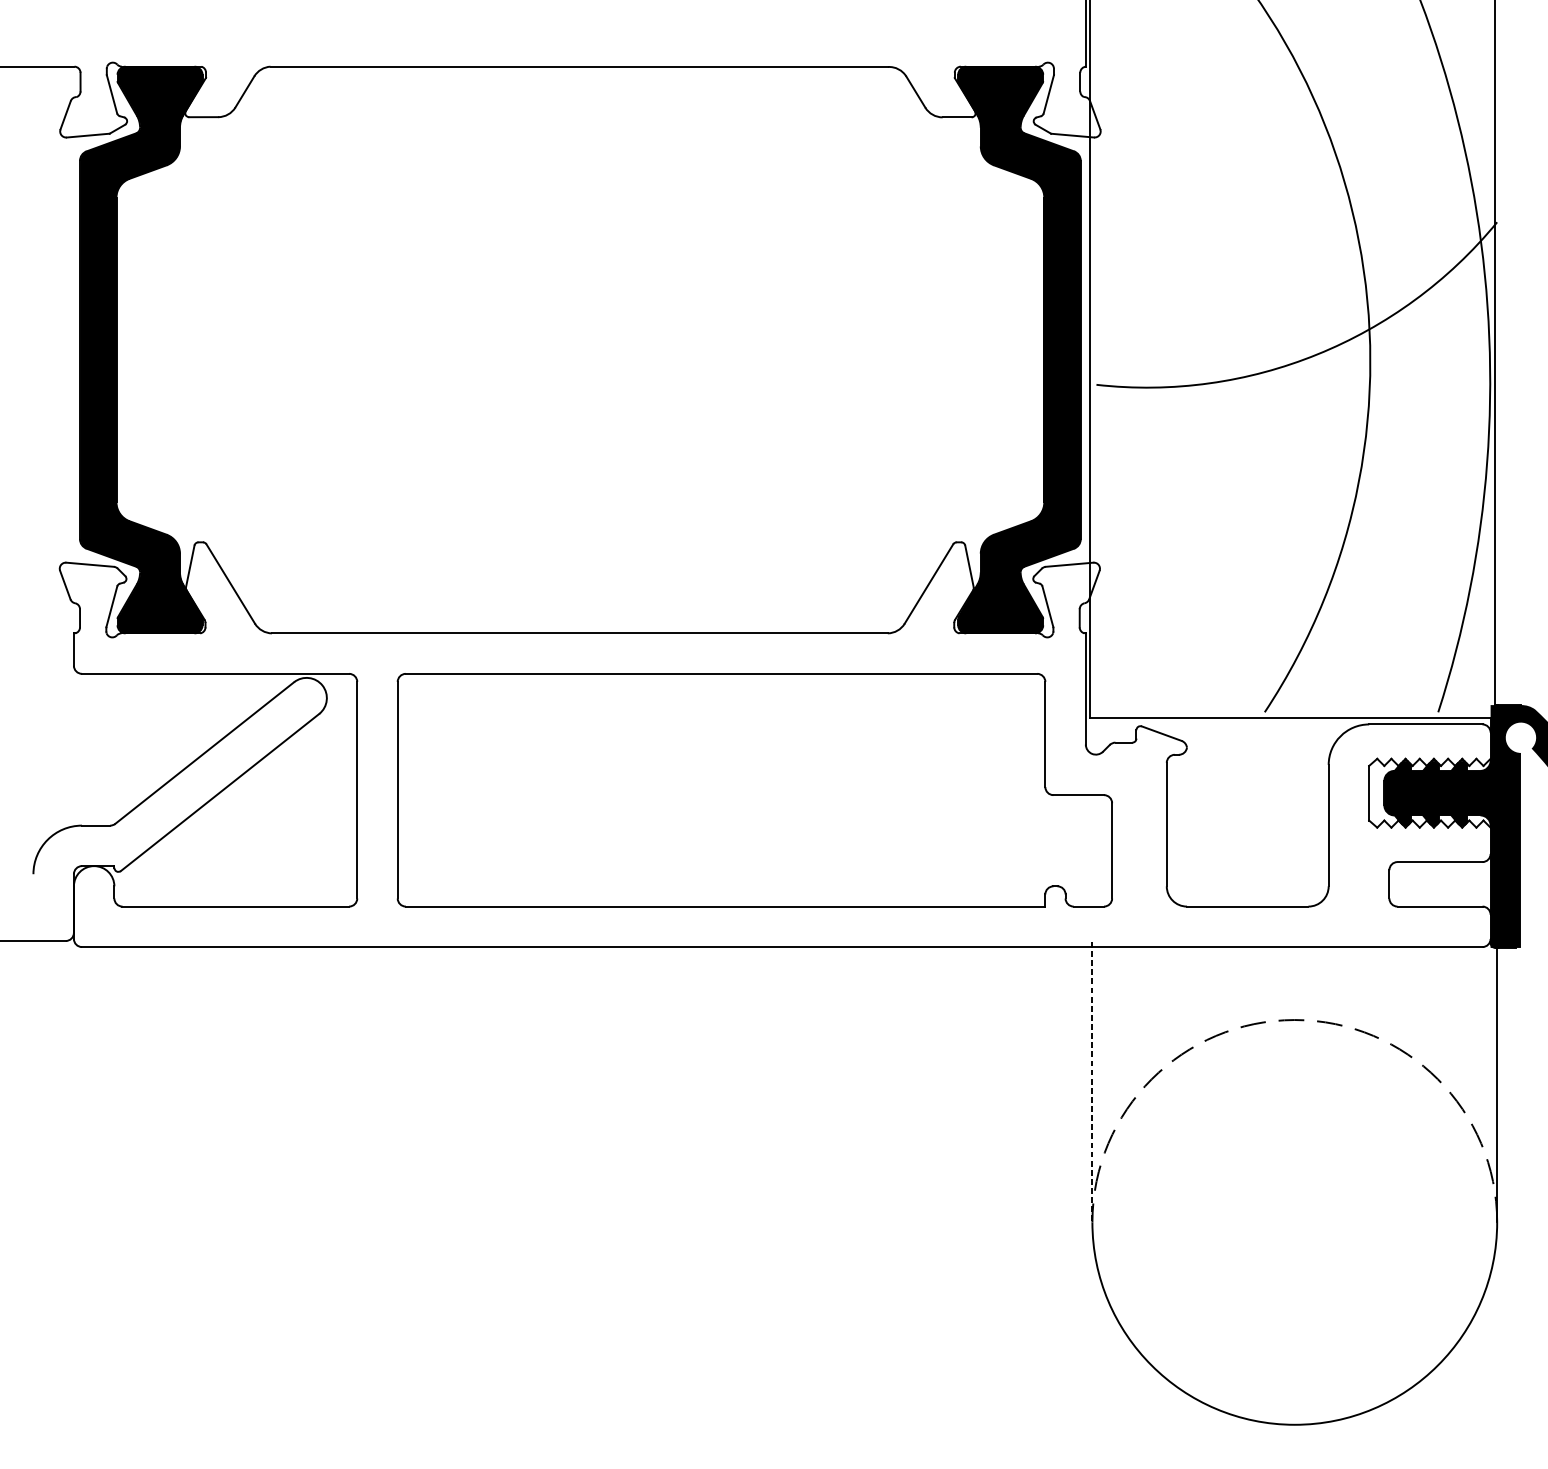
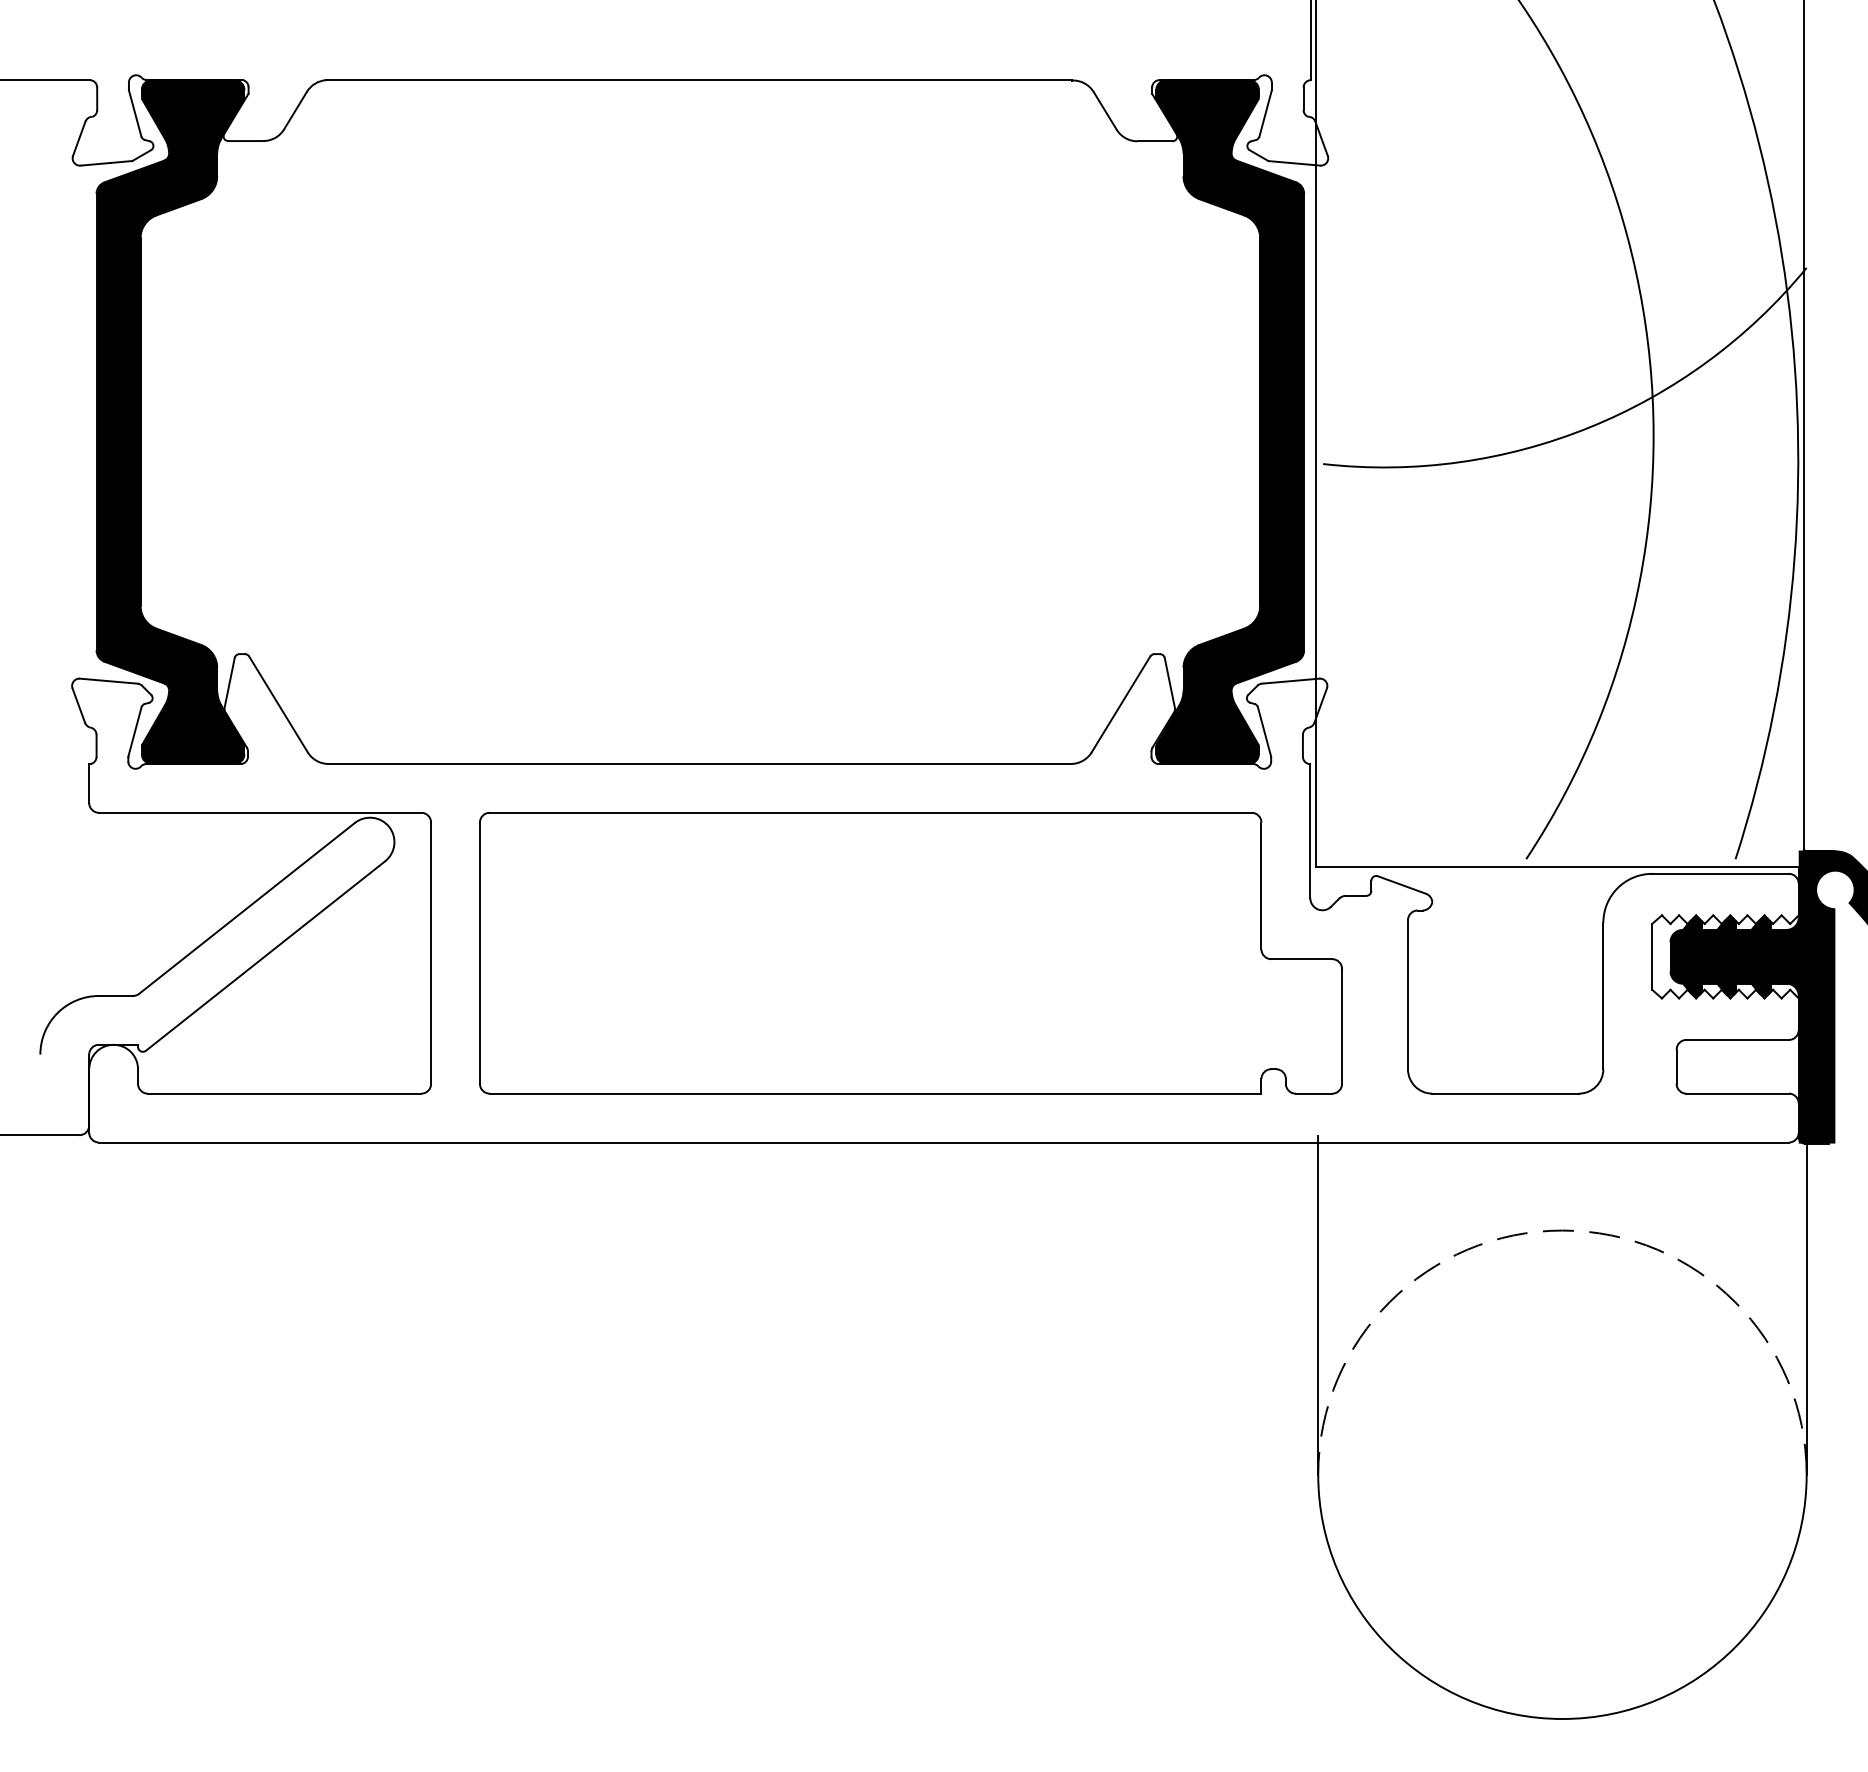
line: (1092, 1082) -> (1318, 1306), dashed -> solid

